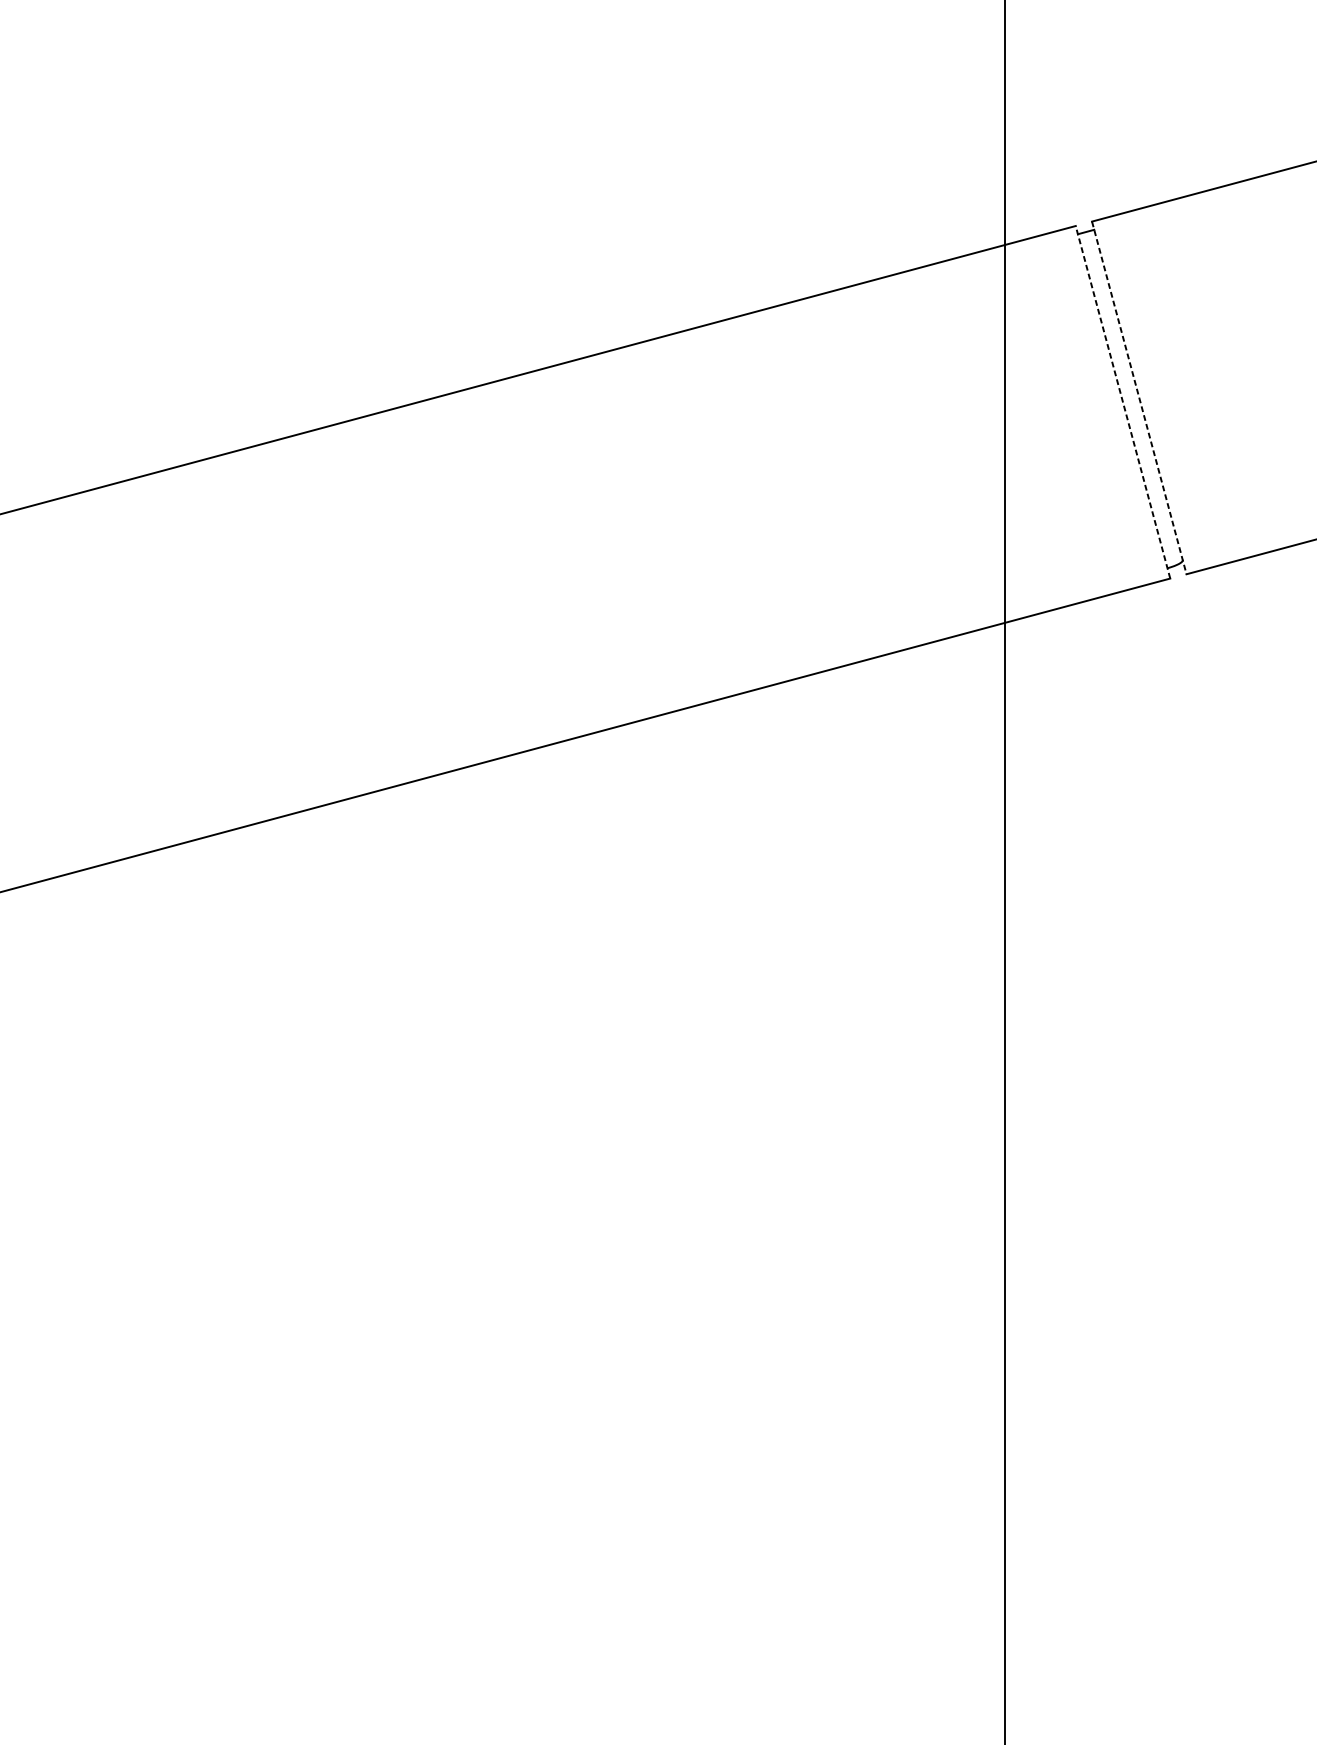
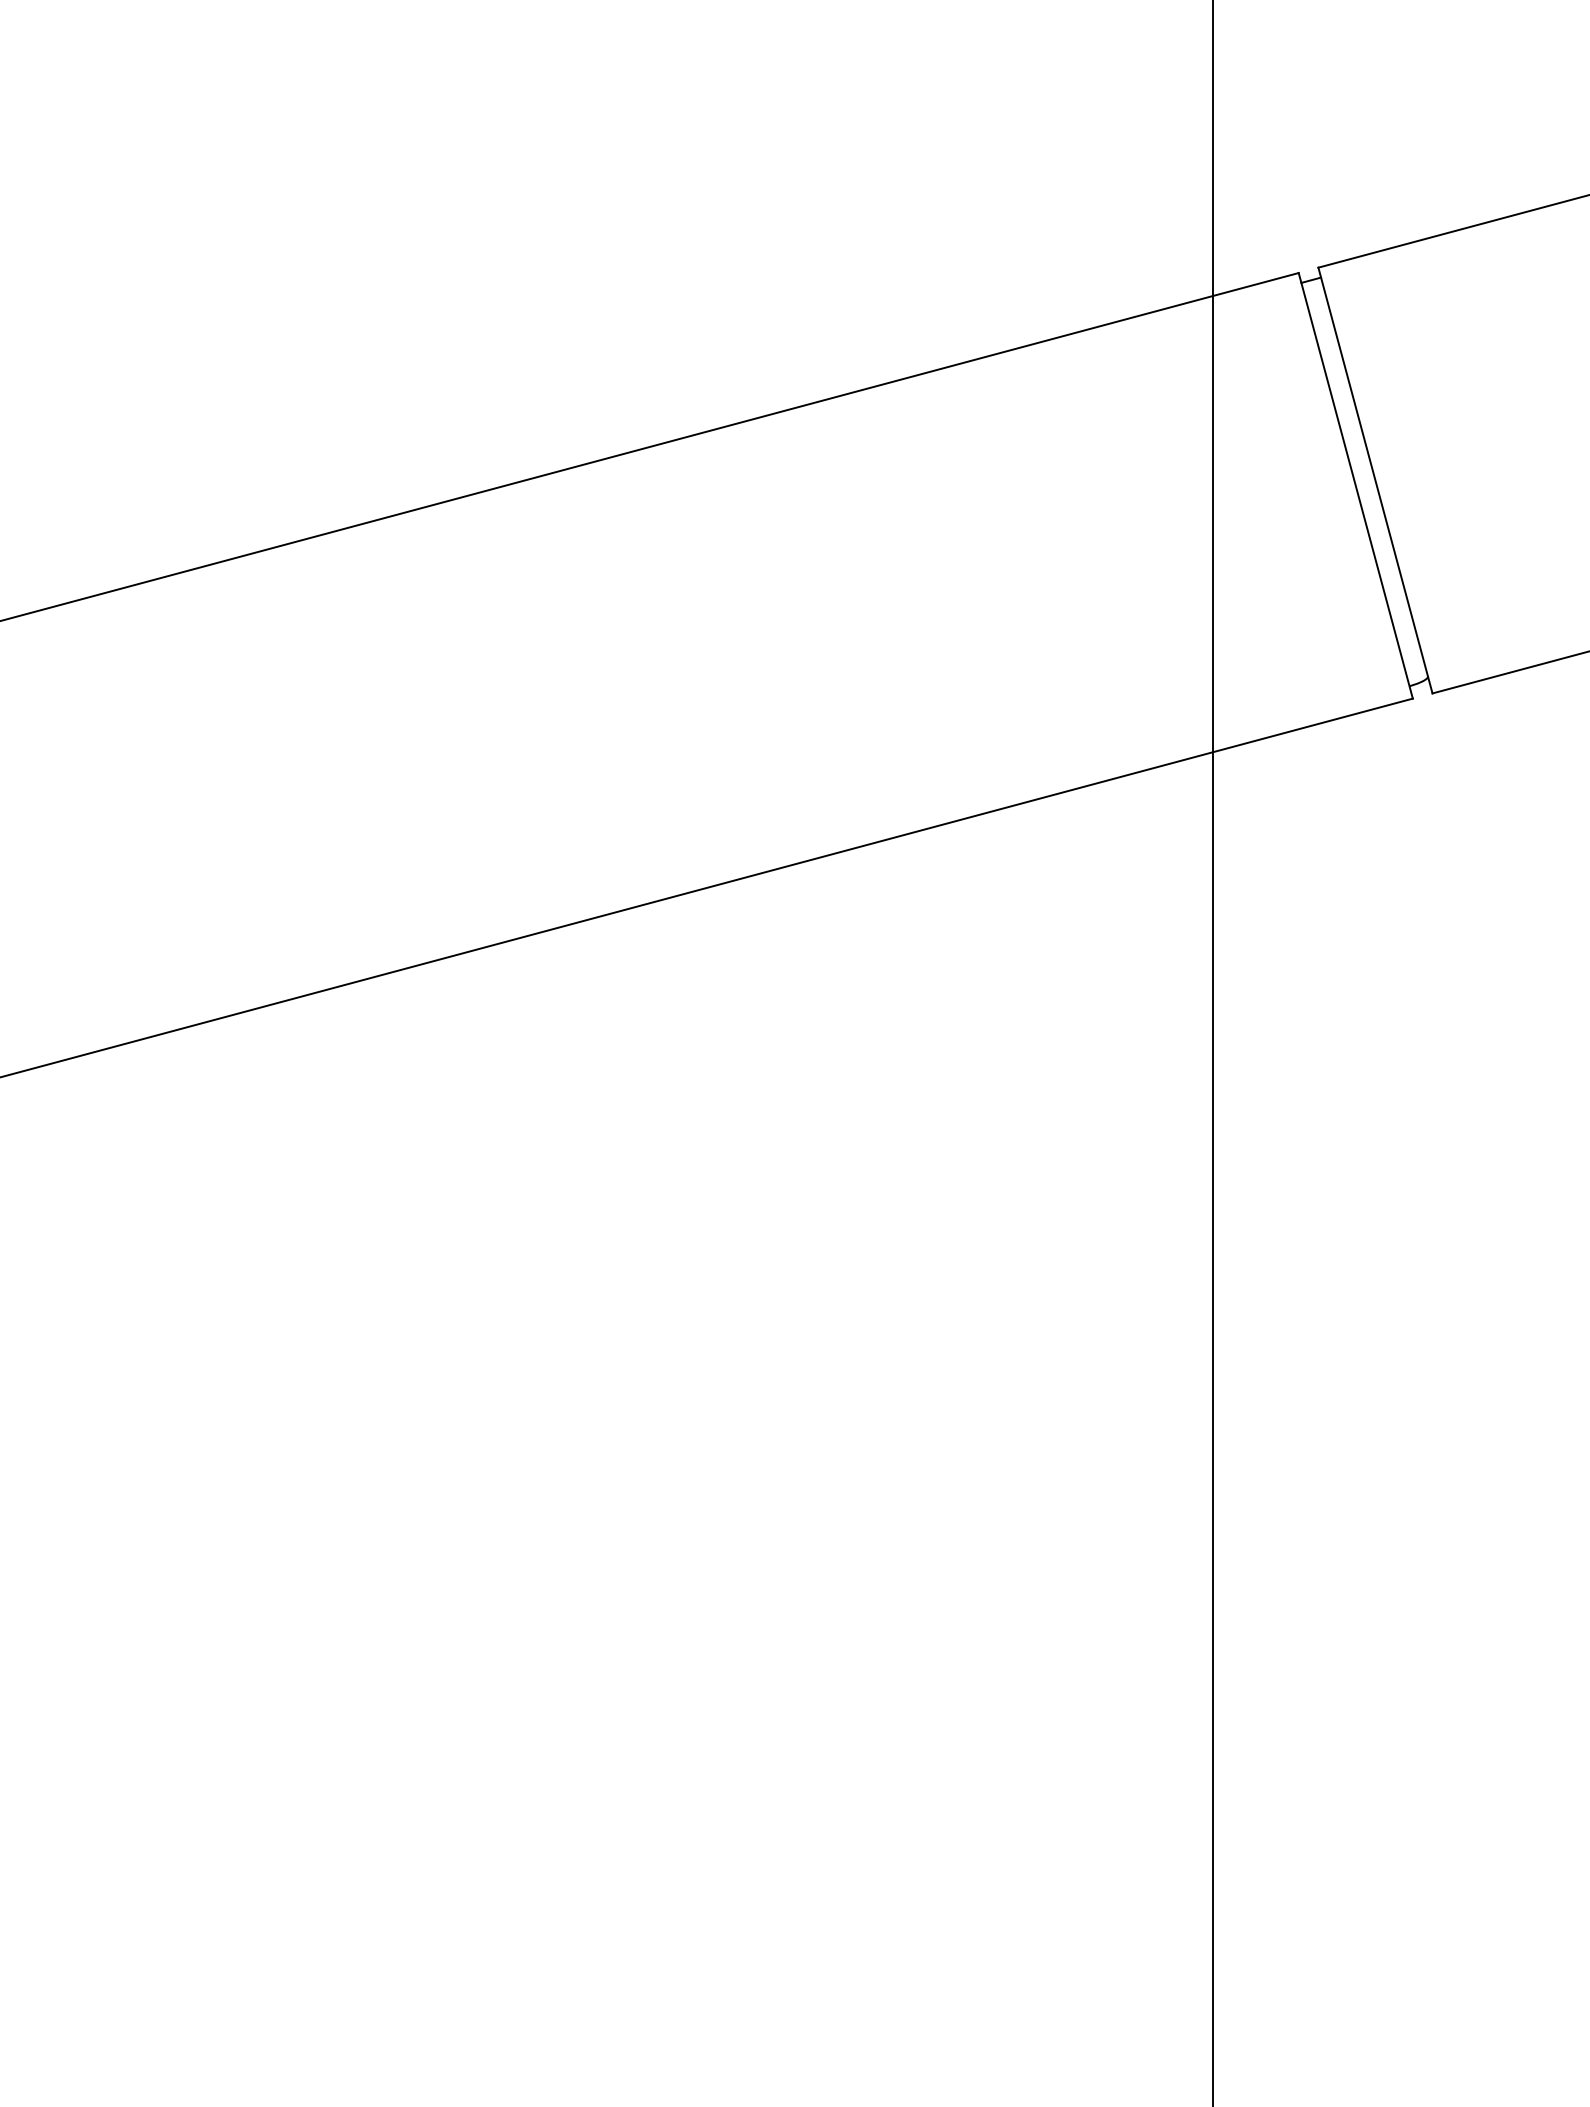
line: (1139, 398) -> (1375, 481), dashed -> solid
line: (1122, 402) -> (1355, 485), dashed -> solid

